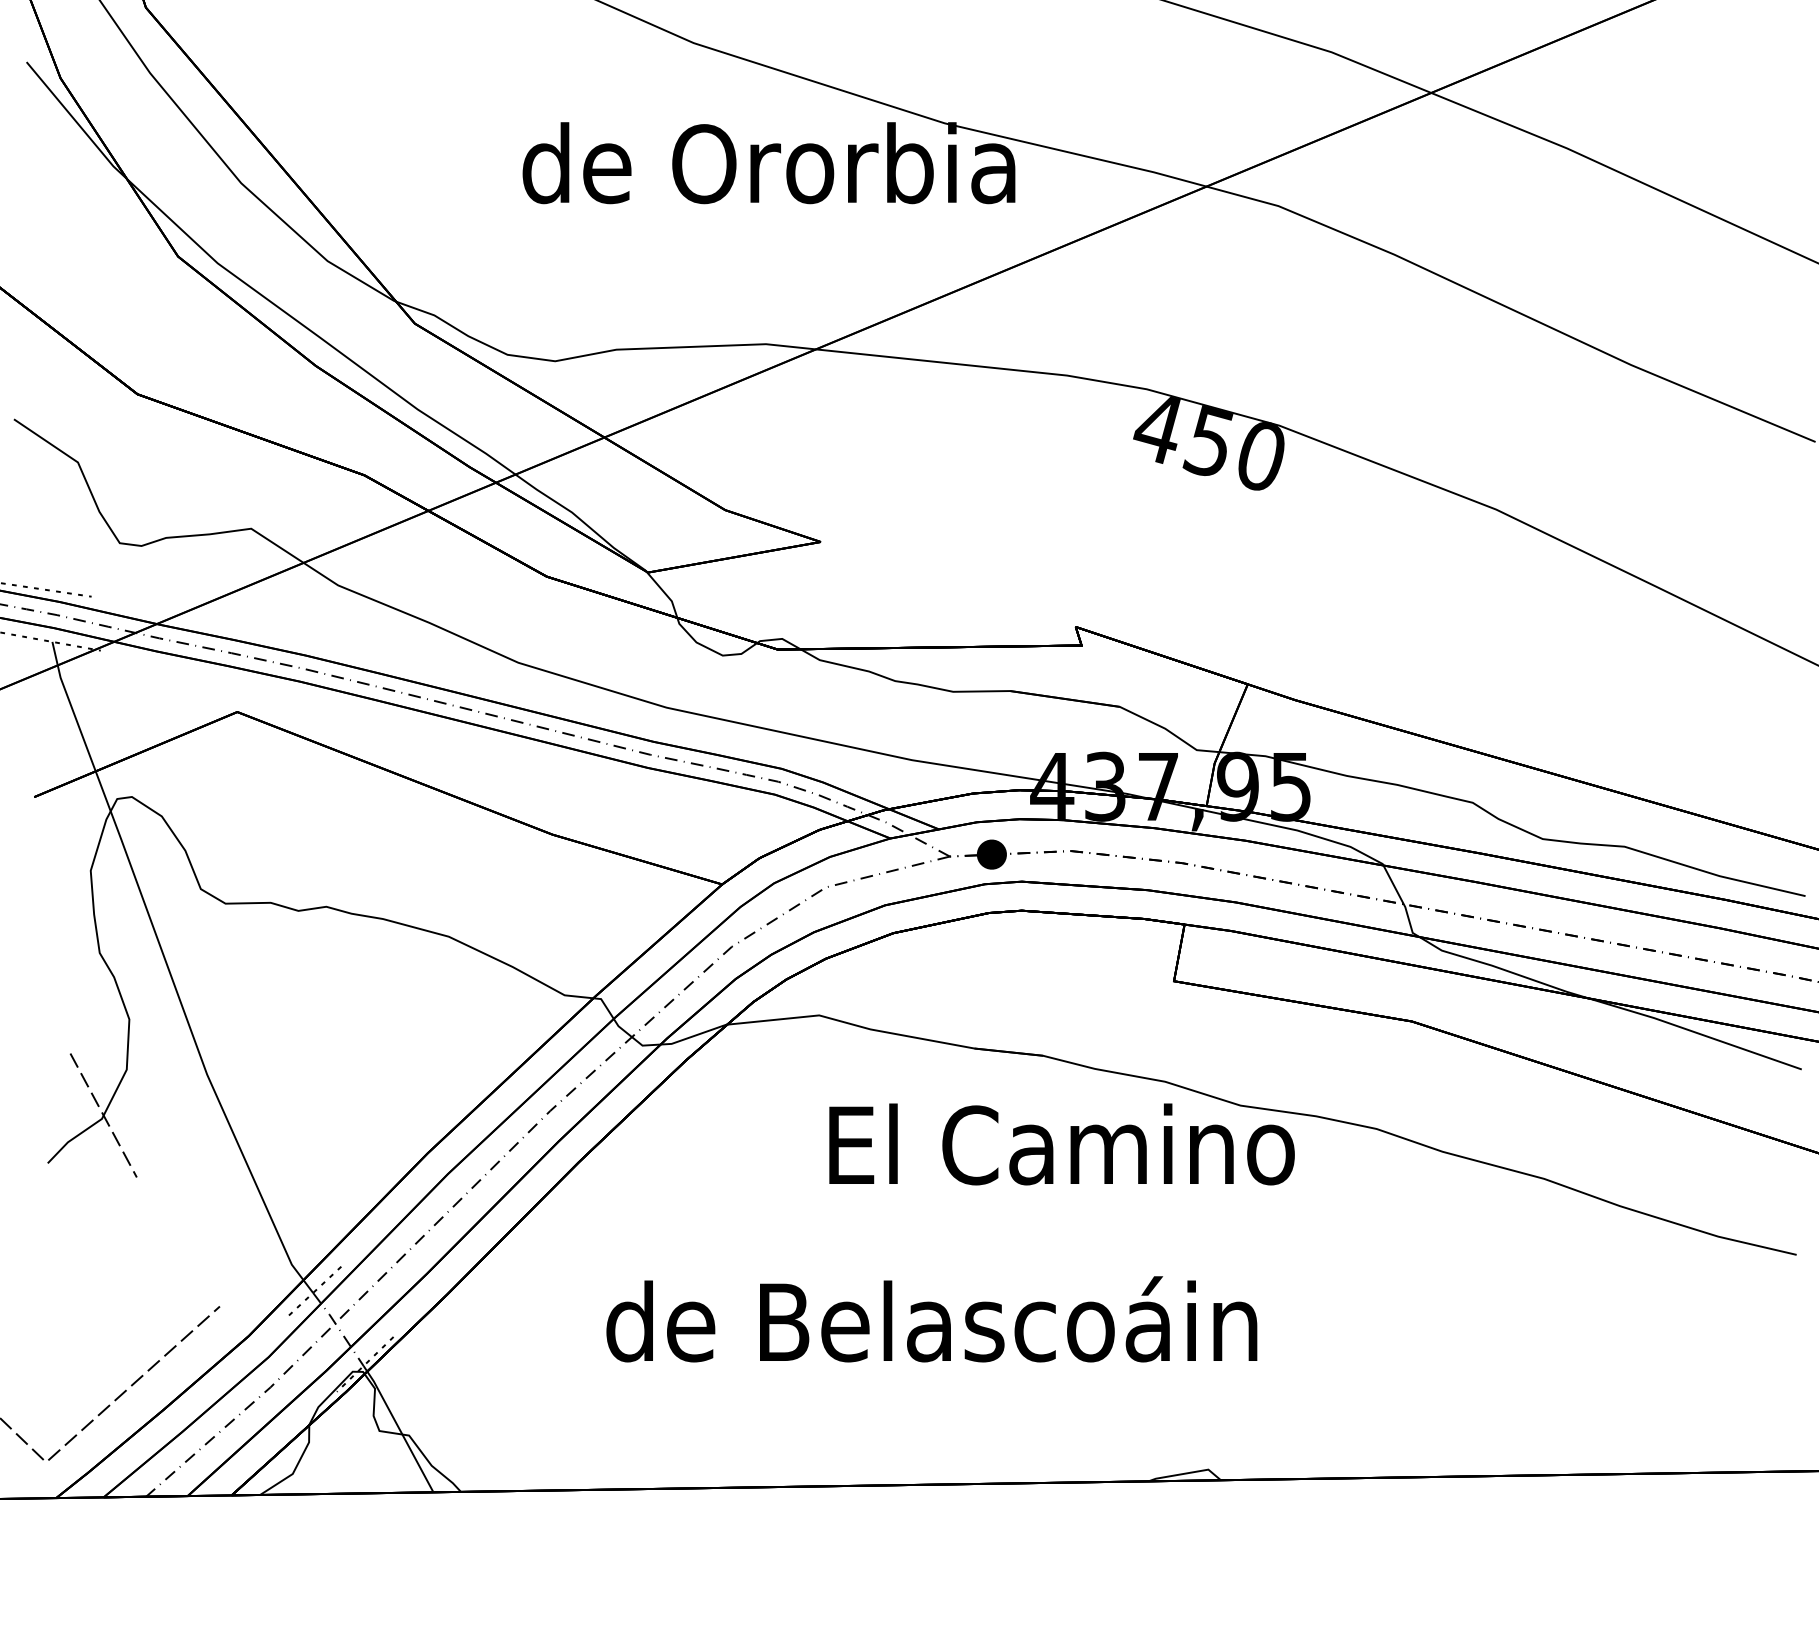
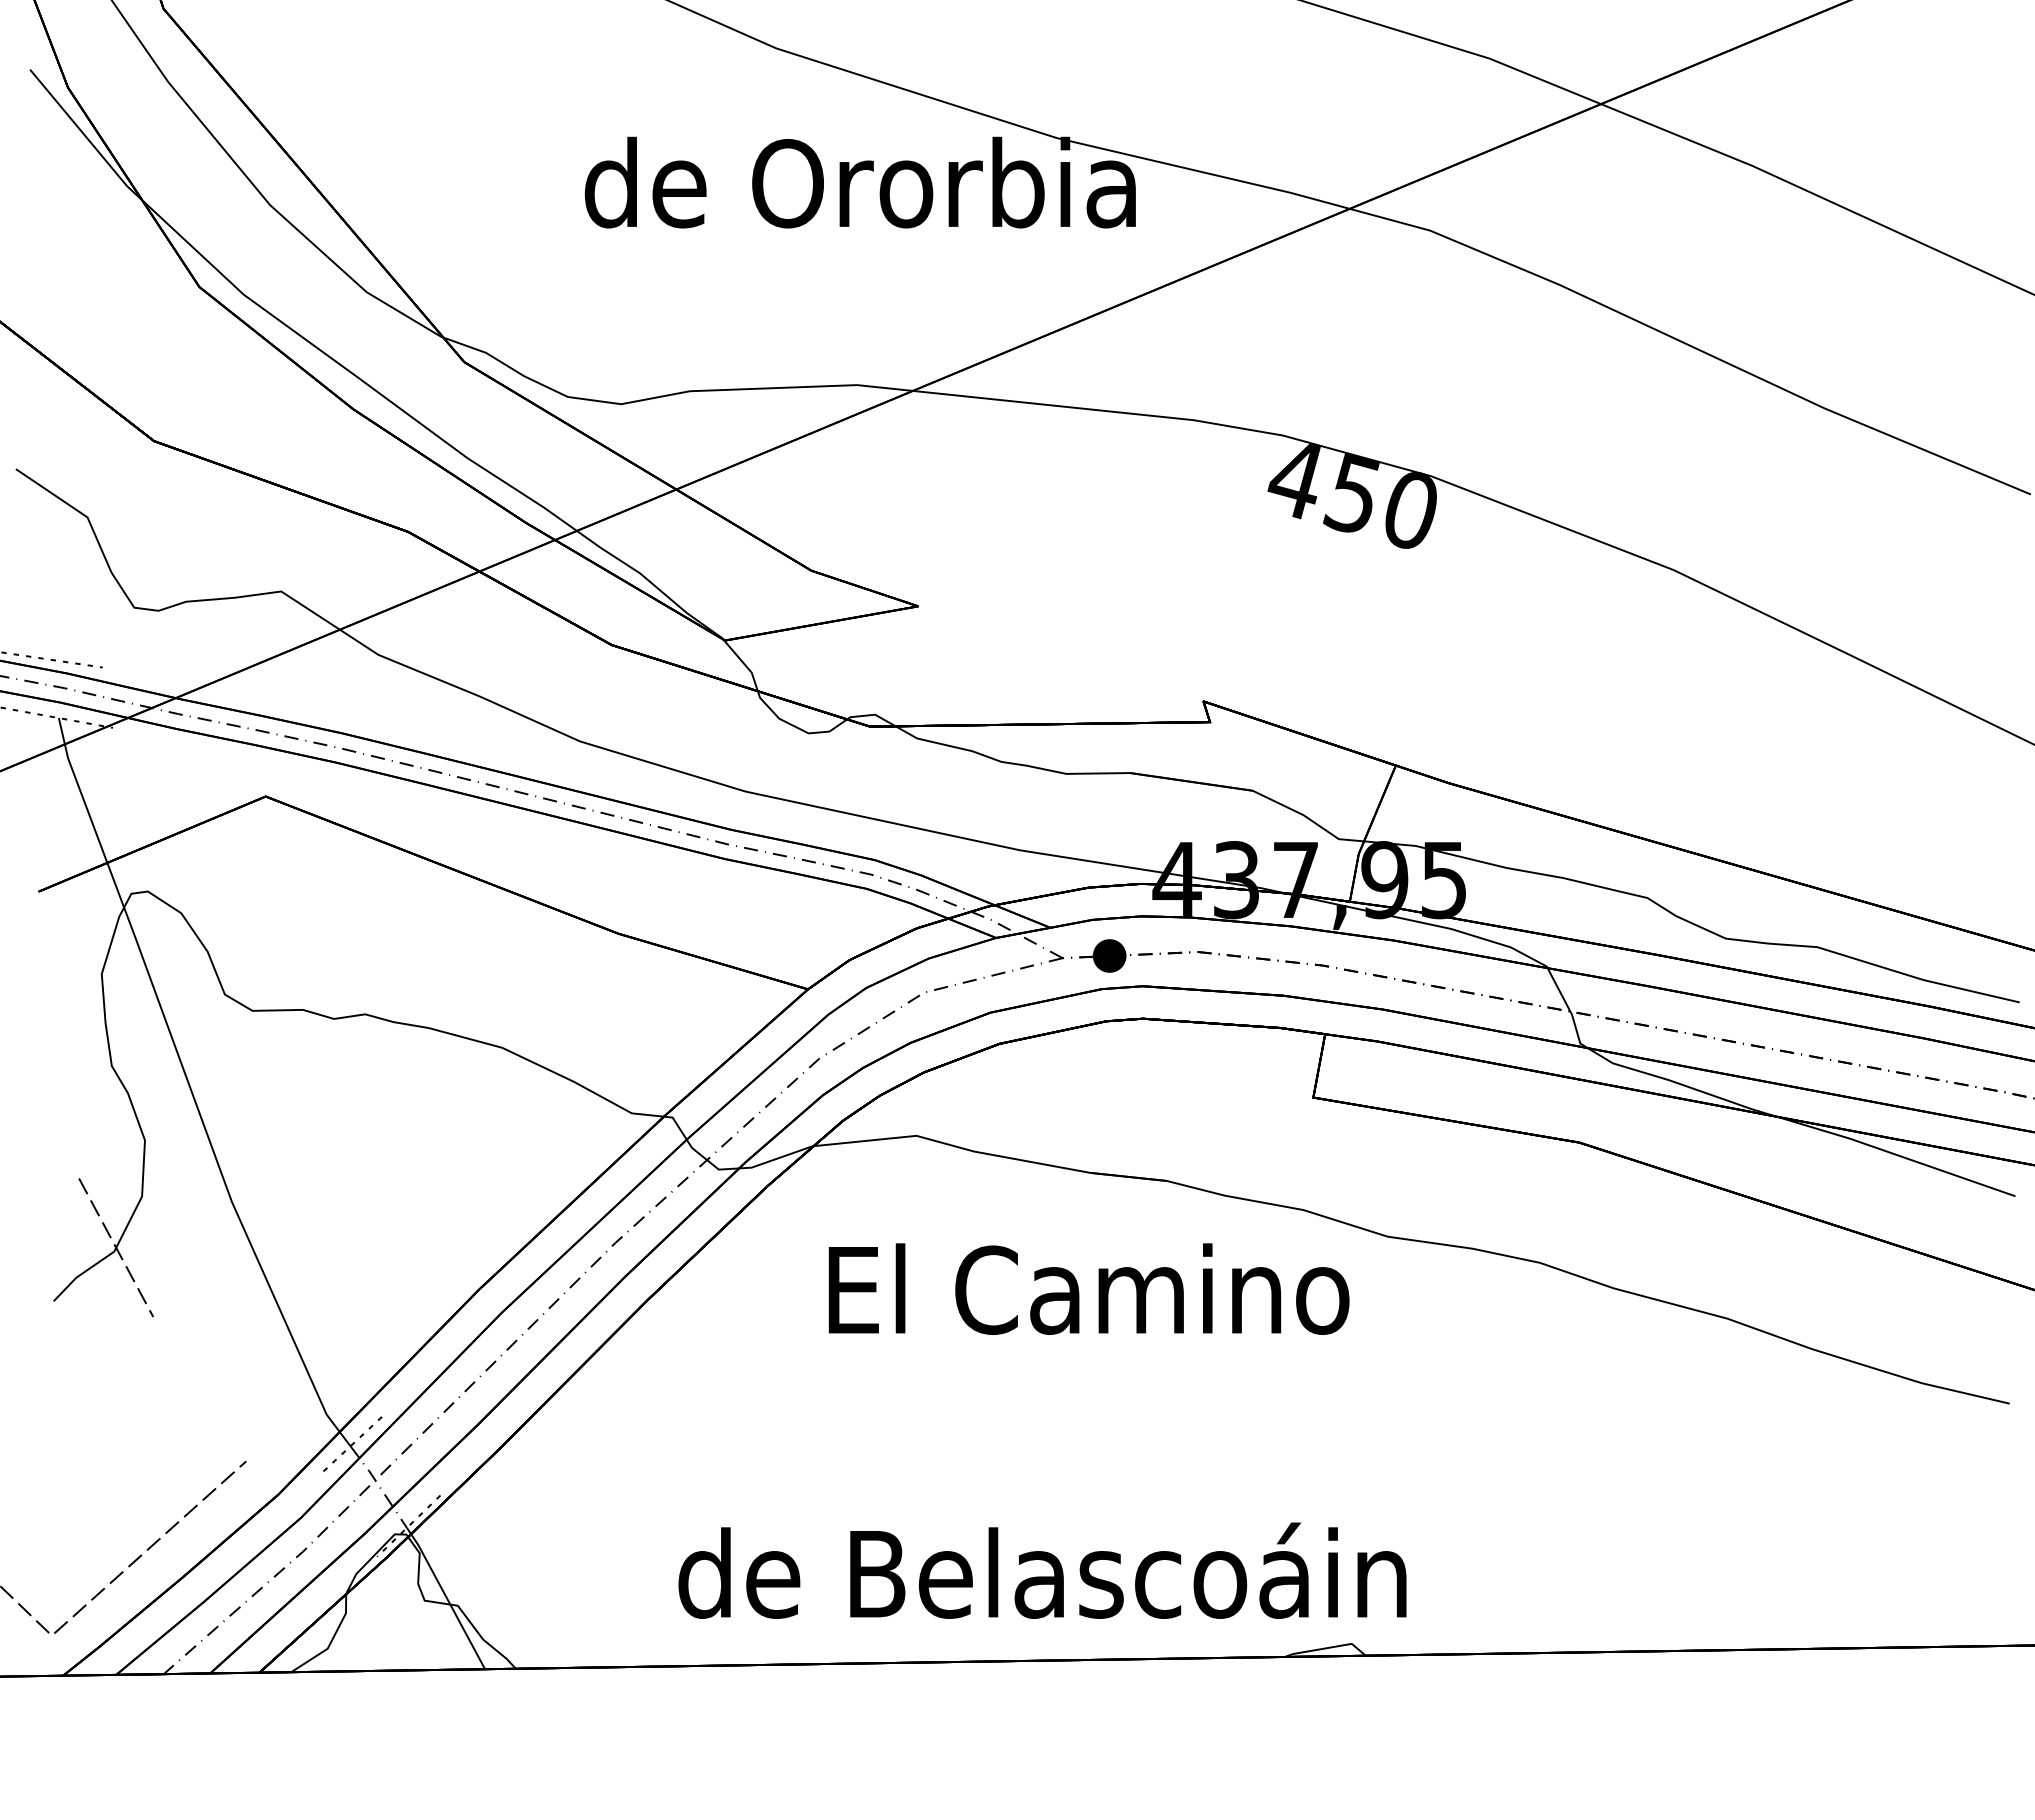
text: (1061, 1143) -> (1088, 1288), moved
text: (931, 1319) -> (1042, 1570), moved

